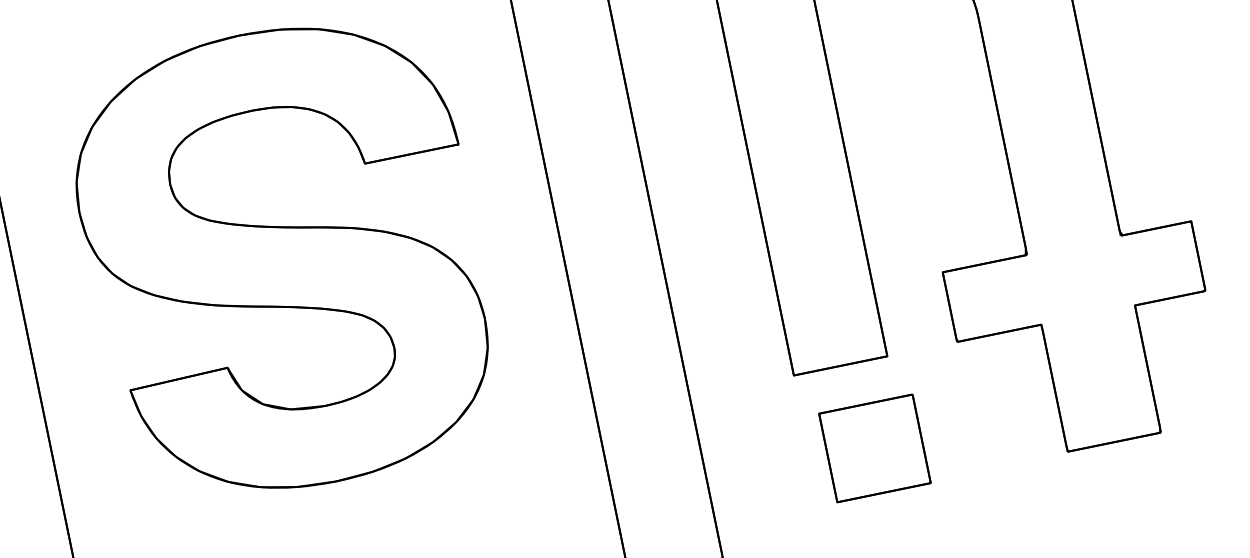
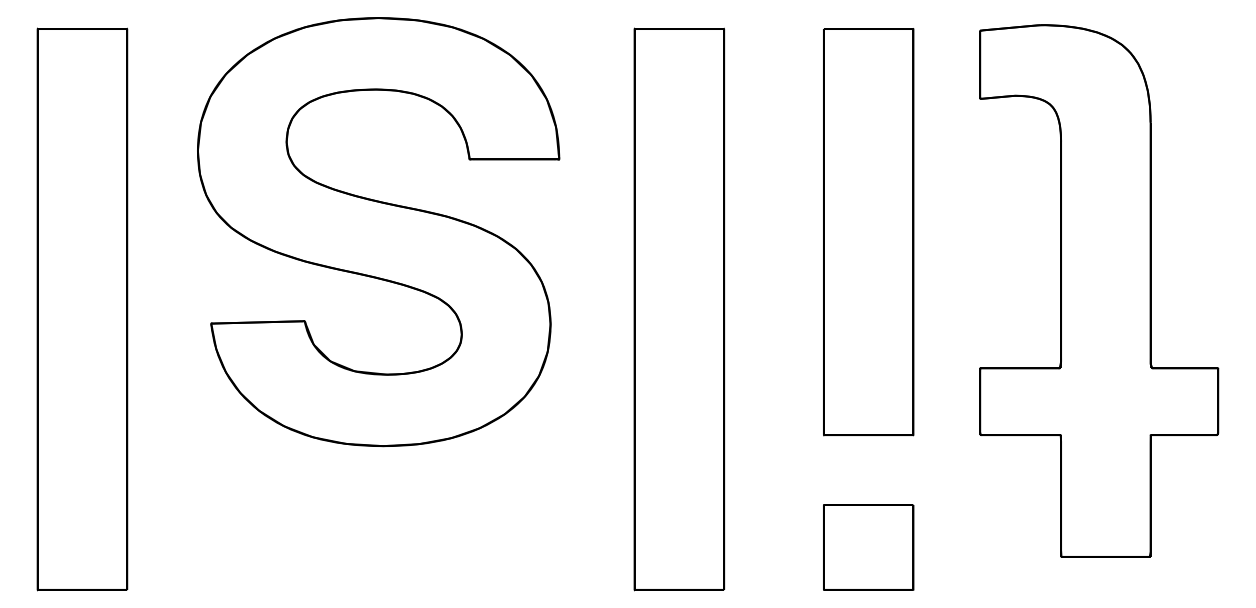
part: (874, 448) -> (868, 547), moved

